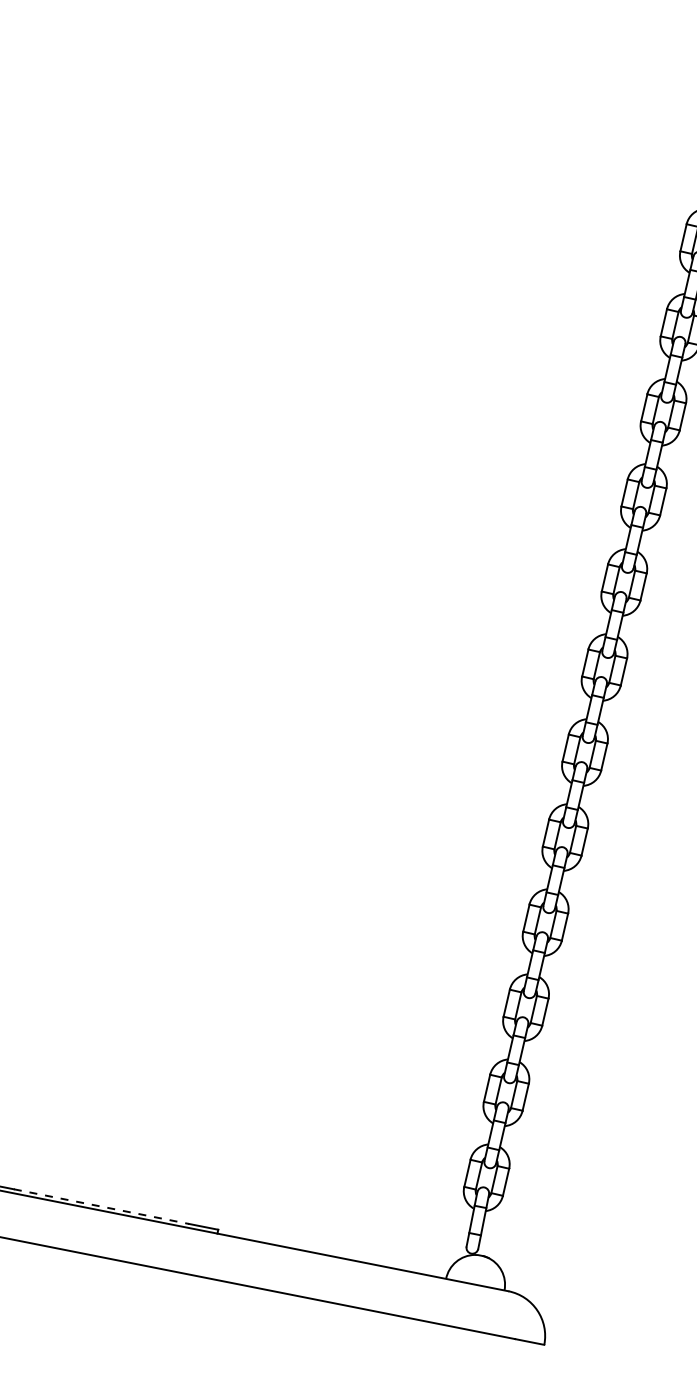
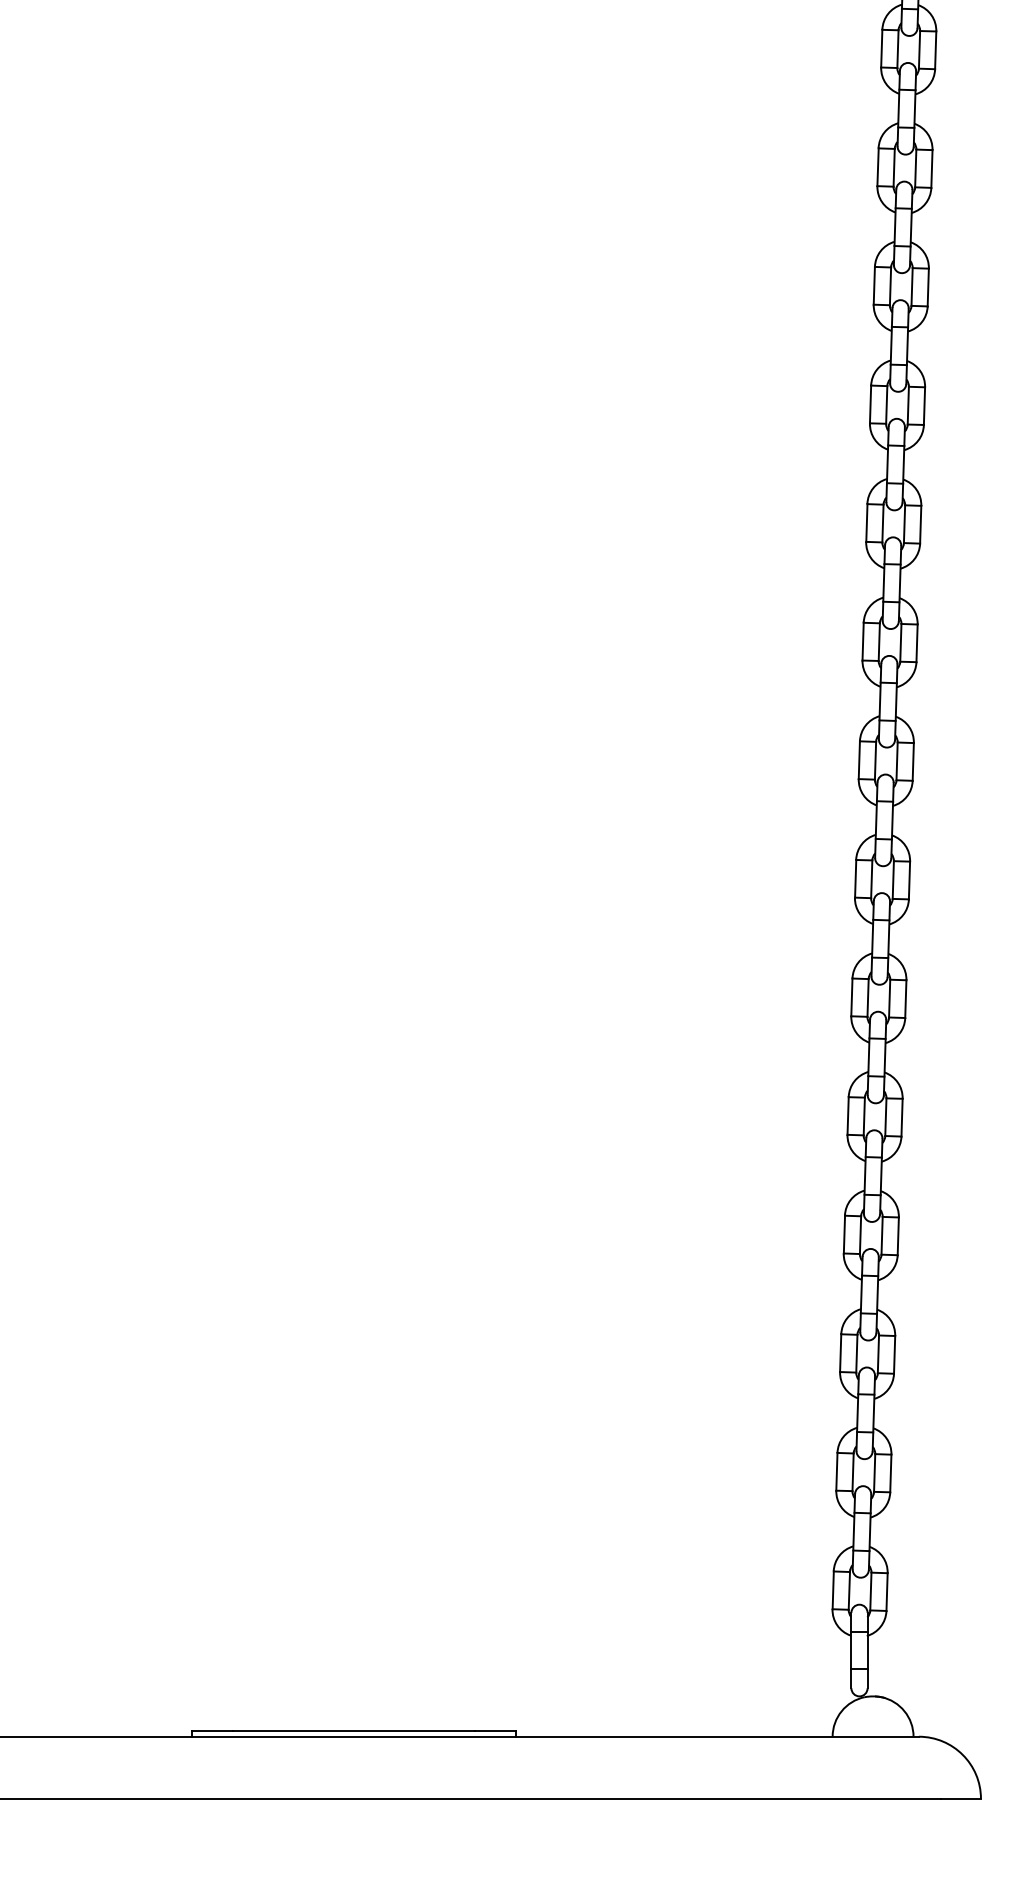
line: (101, 1206) -> (354, 1731), dashed -> solid

